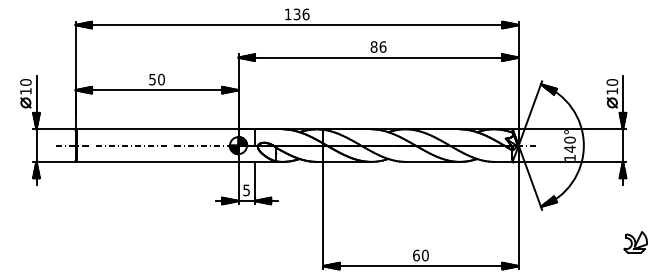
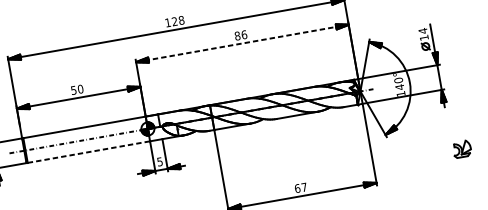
text: (301, 14) -> (178, 21), 136 -> 128
line: (379, 57) -> (243, 43), solid -> dashed
text: (612, 82) -> (423, 31), 10 -> 14
line: (157, 161) -> (88, 151), solid -> dashed
text: (425, 255) -> (304, 187), 60 -> 67

